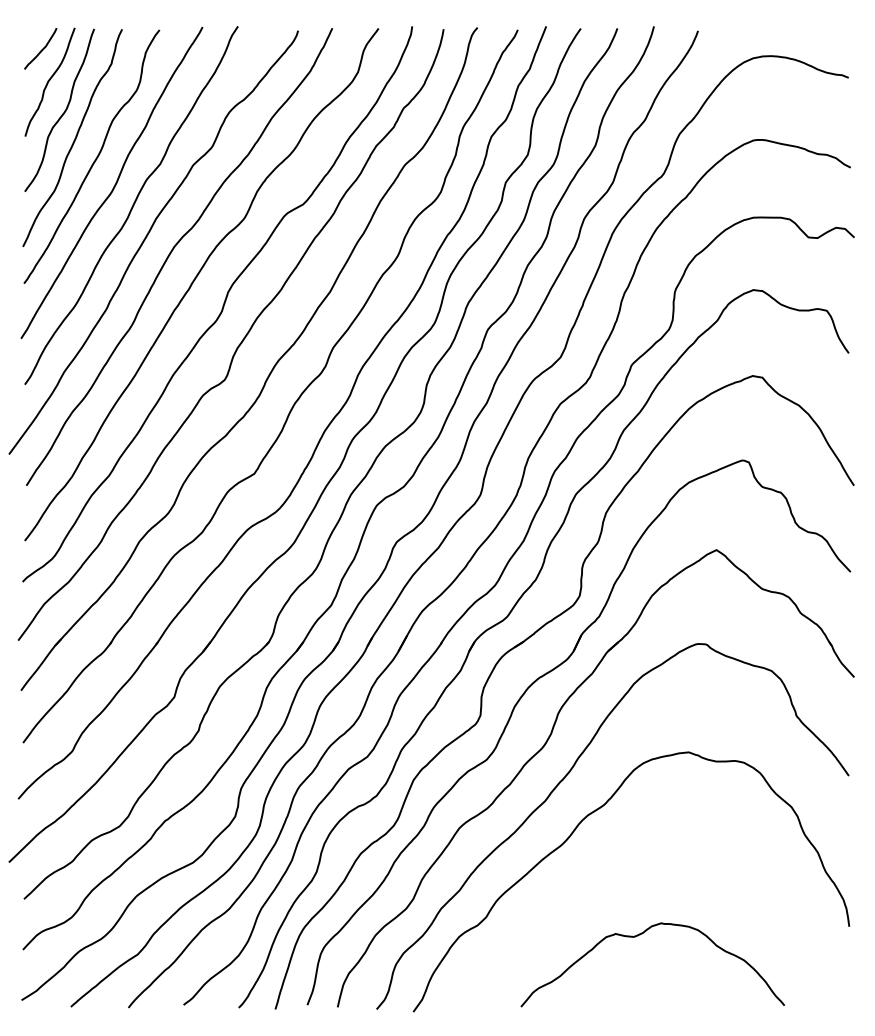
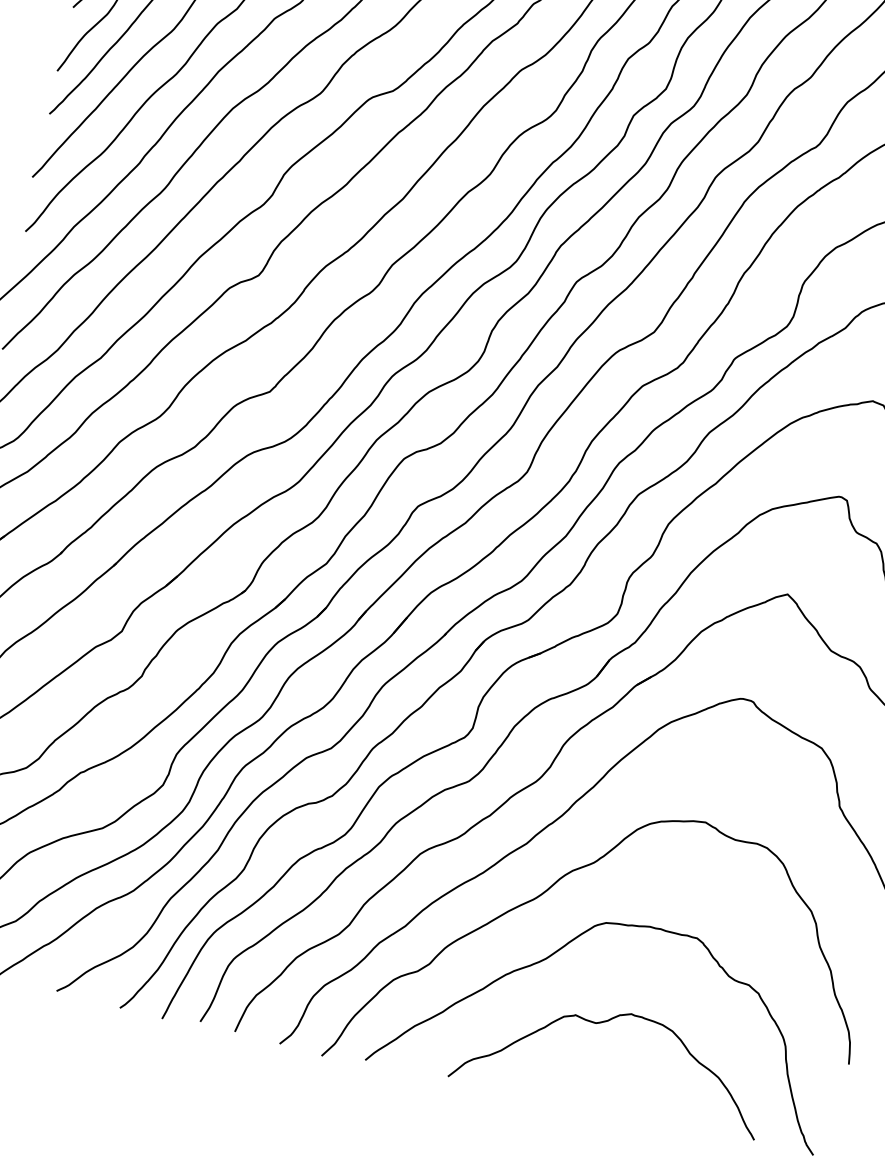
curve: (594, 880) -> (564, 947), added

